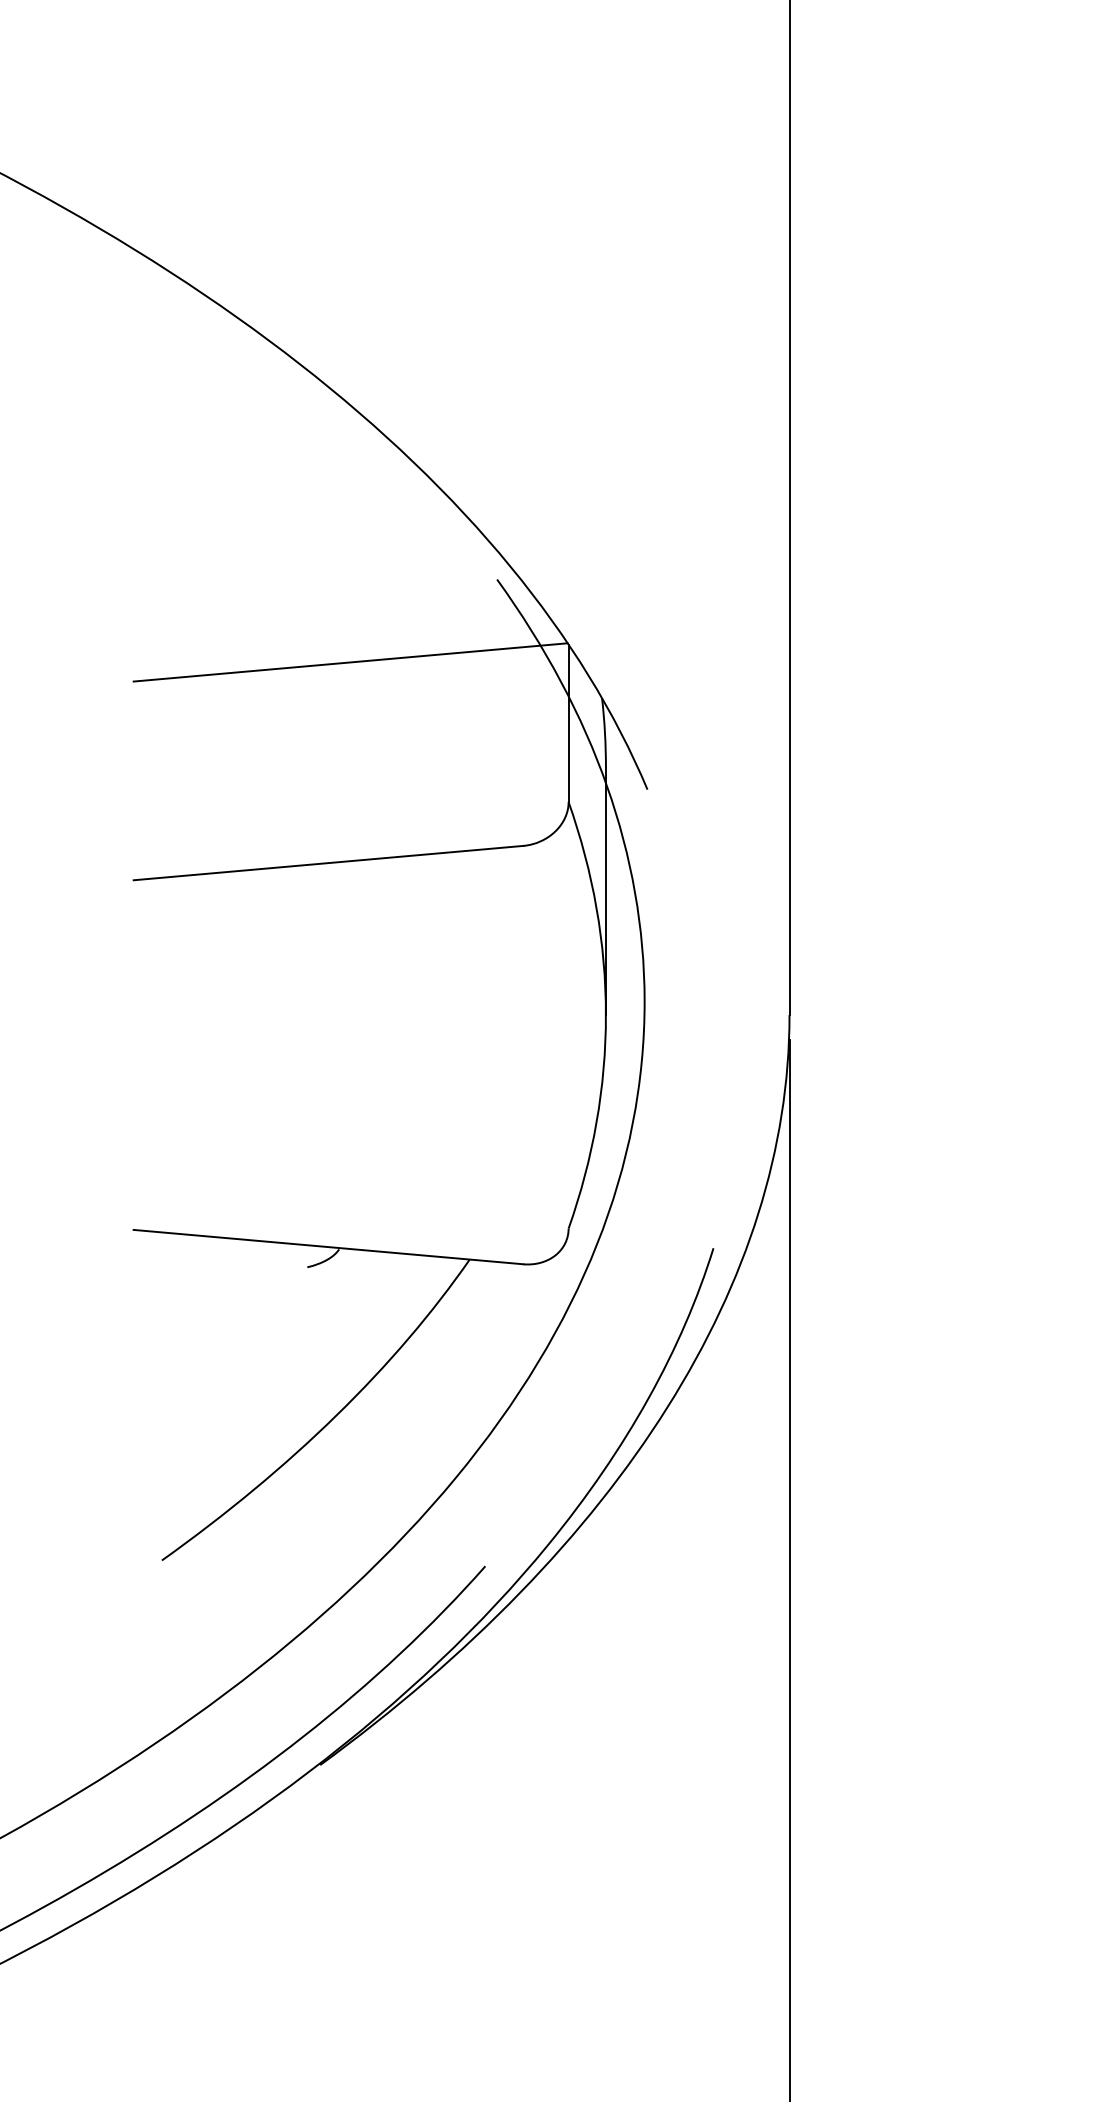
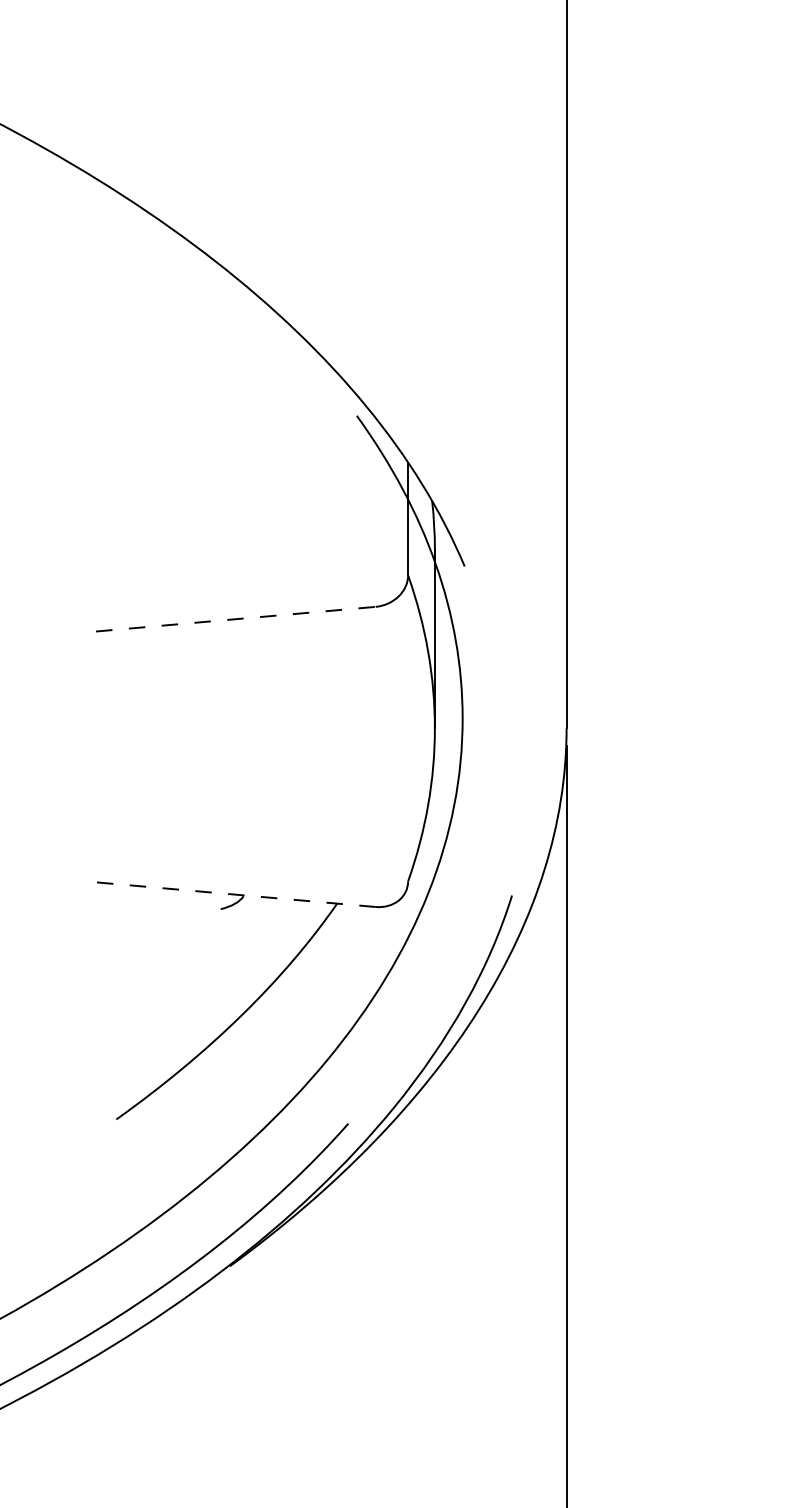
line: (350, 662) -> (251, 475), removed
line: (328, 863) -> (235, 619), solid -> dashed
line: (328, 1247) -> (235, 894), solid -> dashed

